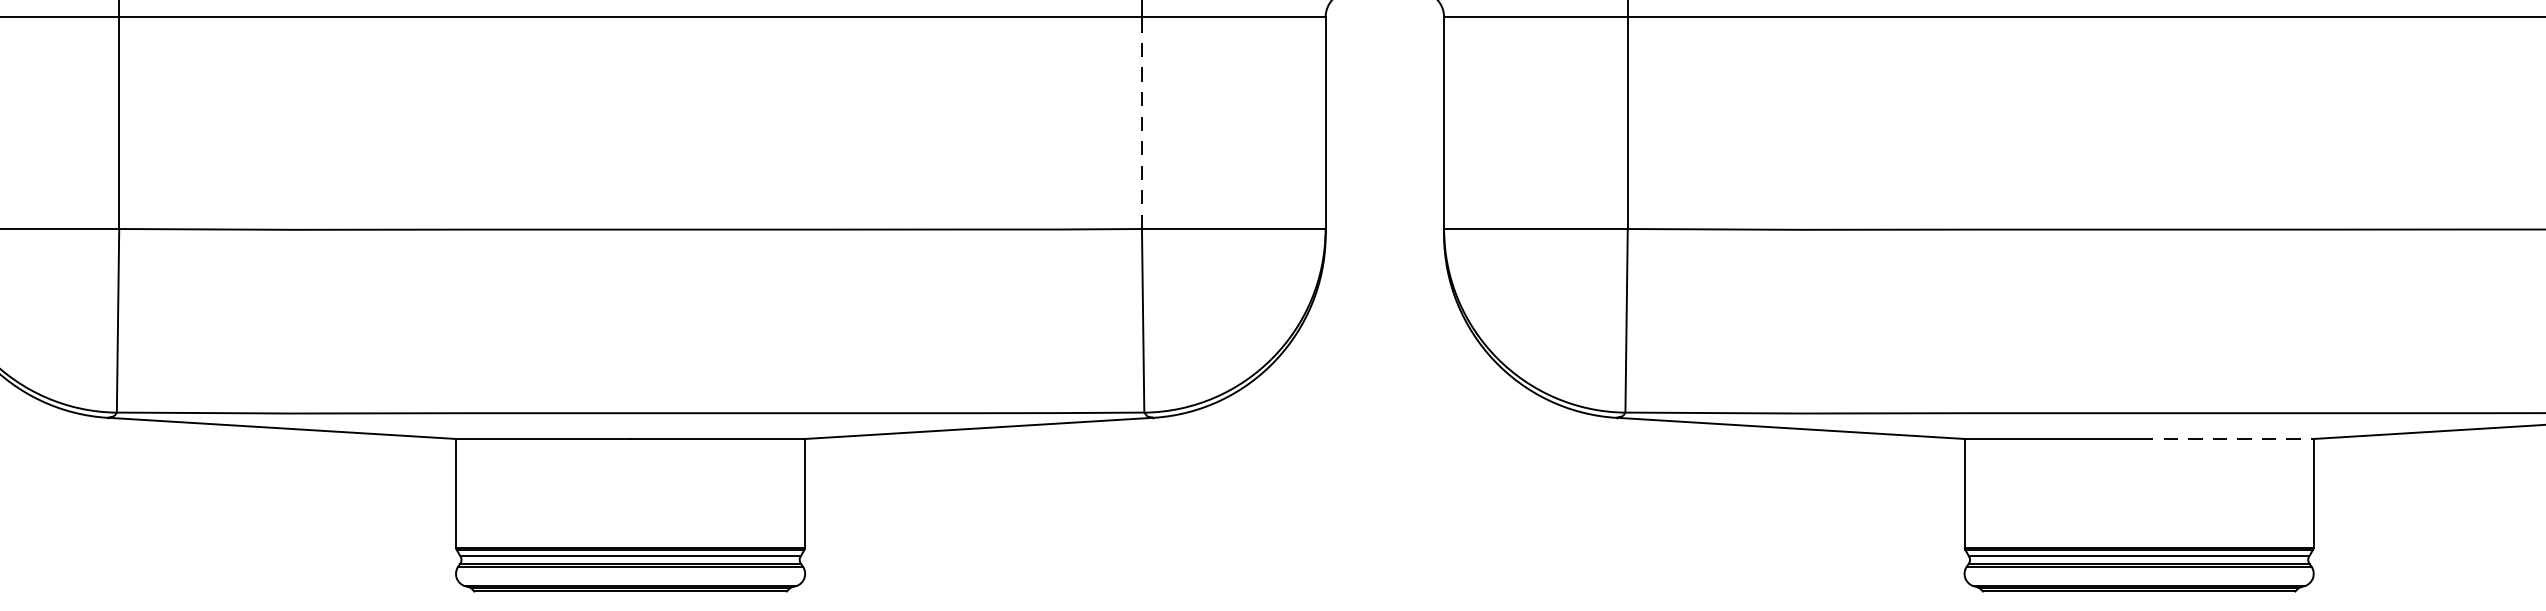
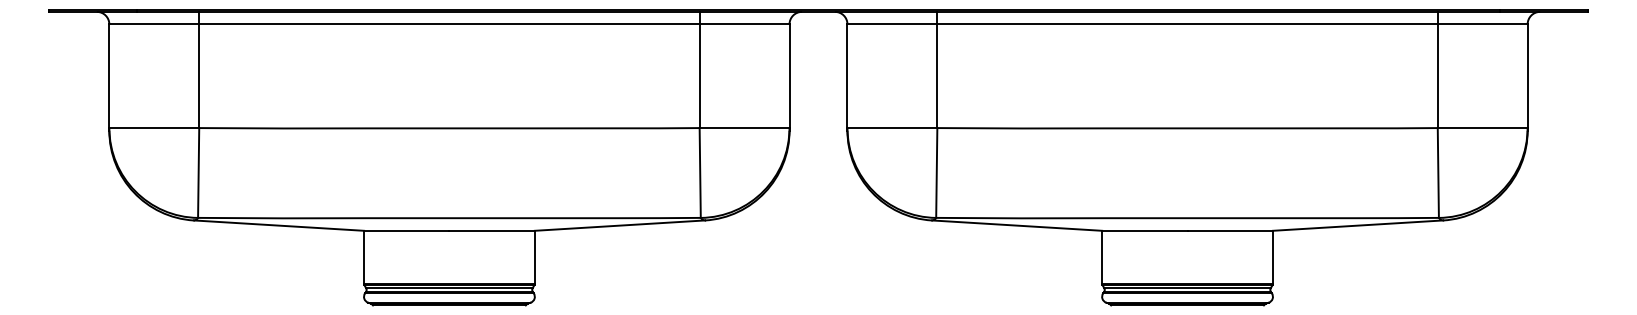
line: (1141, 123) -> (699, 76), dashed -> solid
line: (2226, 438) -> (1230, 230), dashed -> solid

